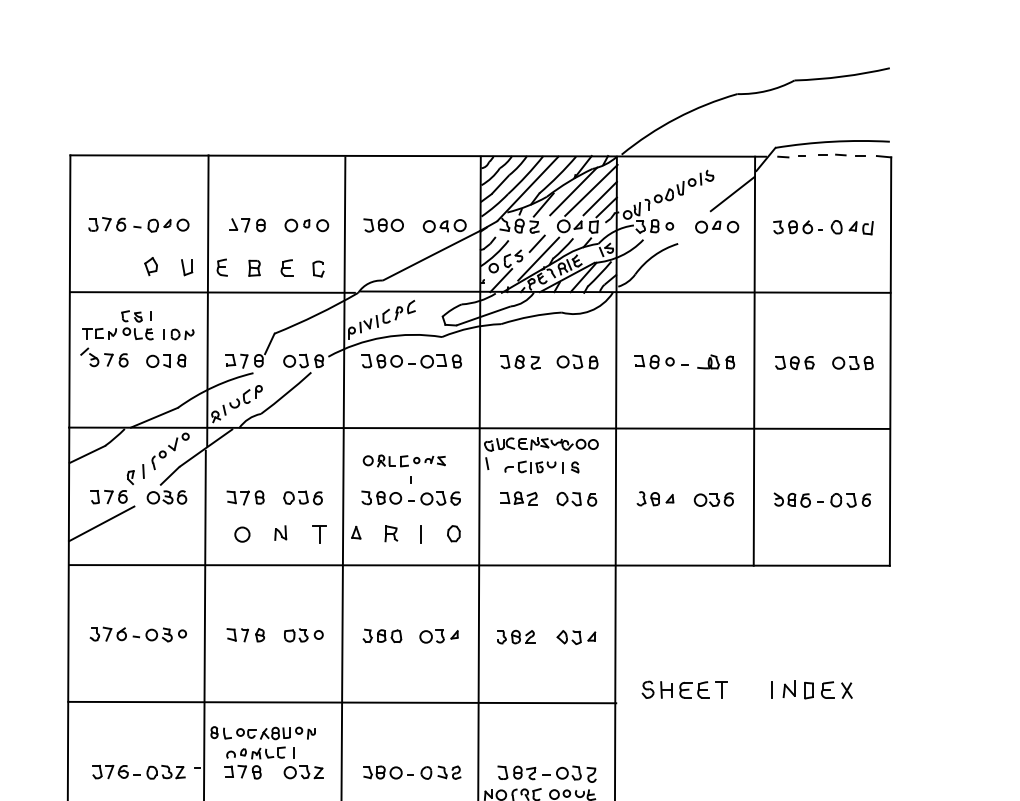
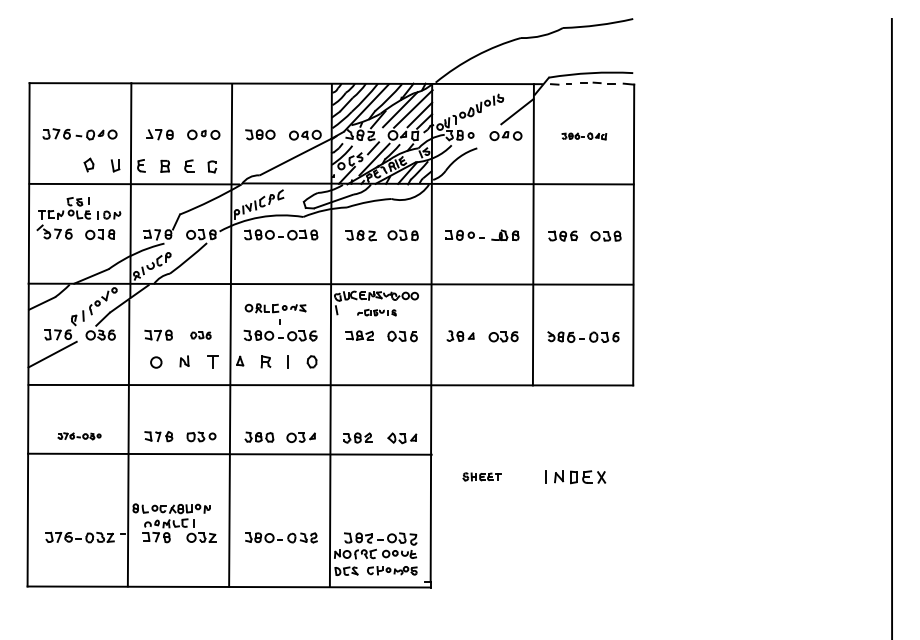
part: (823, 227) -> (584, 136), size x0.6
part: (541, 466) -> (376, 312), size x0.7
part: (302, 497) -> (200, 335), size x0.7
part: (138, 635) -> (79, 436), size x0.6
part: (683, 689) -> (481, 476), size x0.6
line: (341, 701) -> (229, 453), moved

